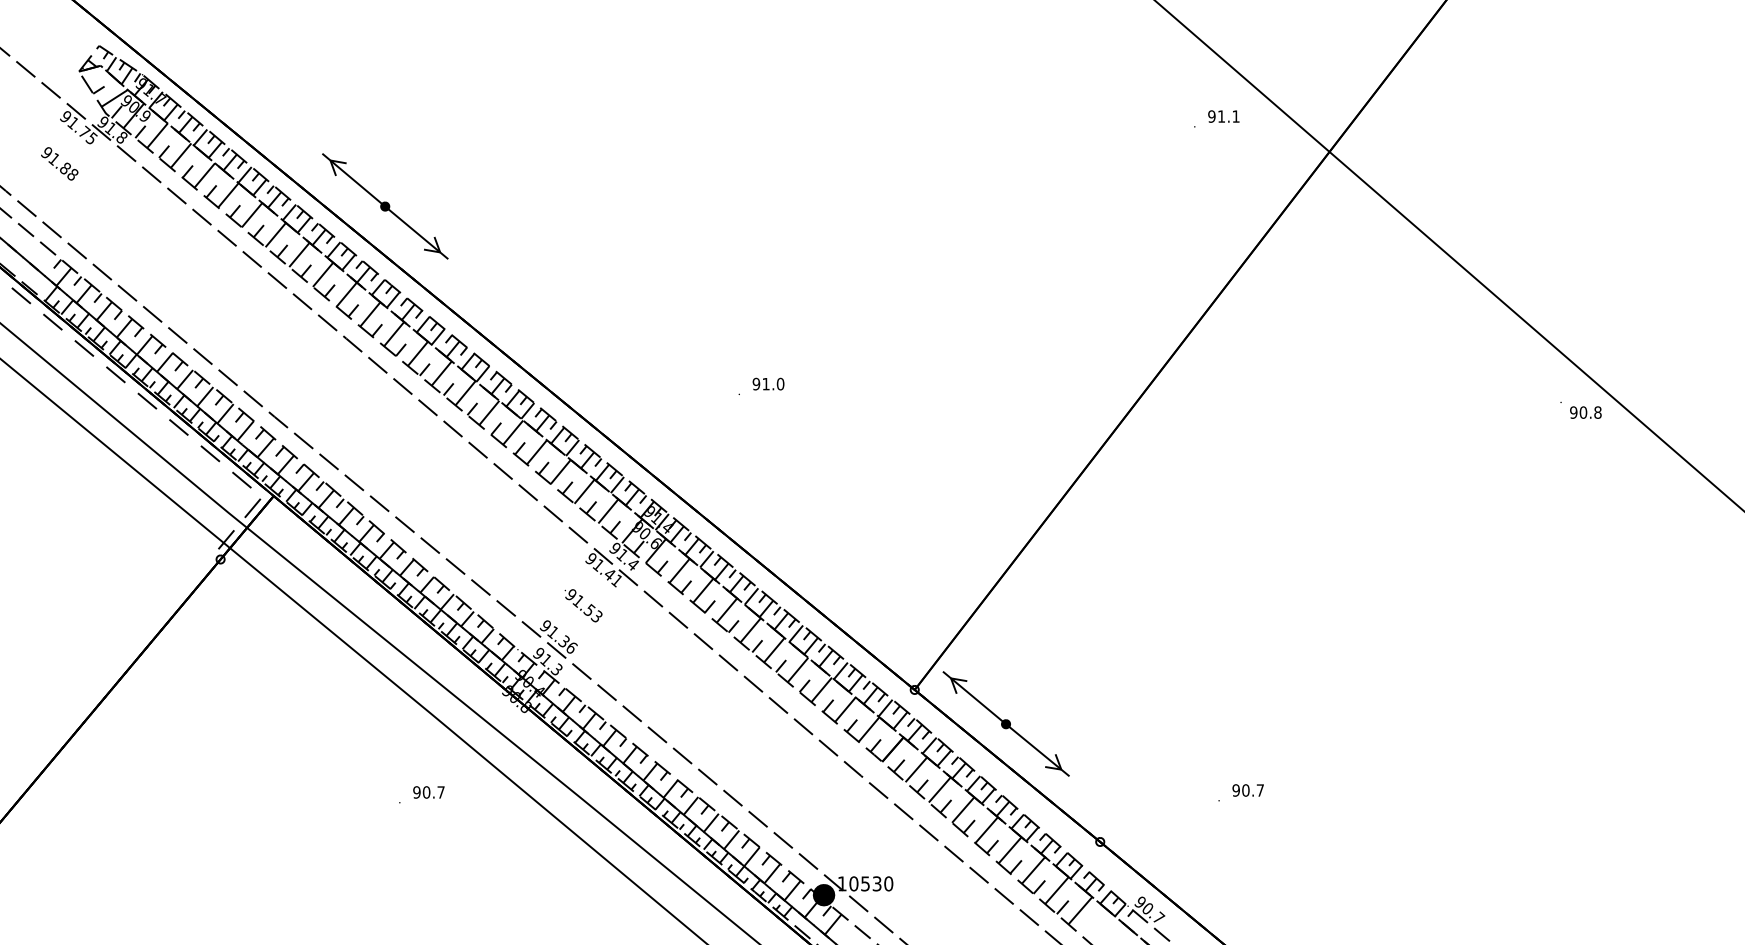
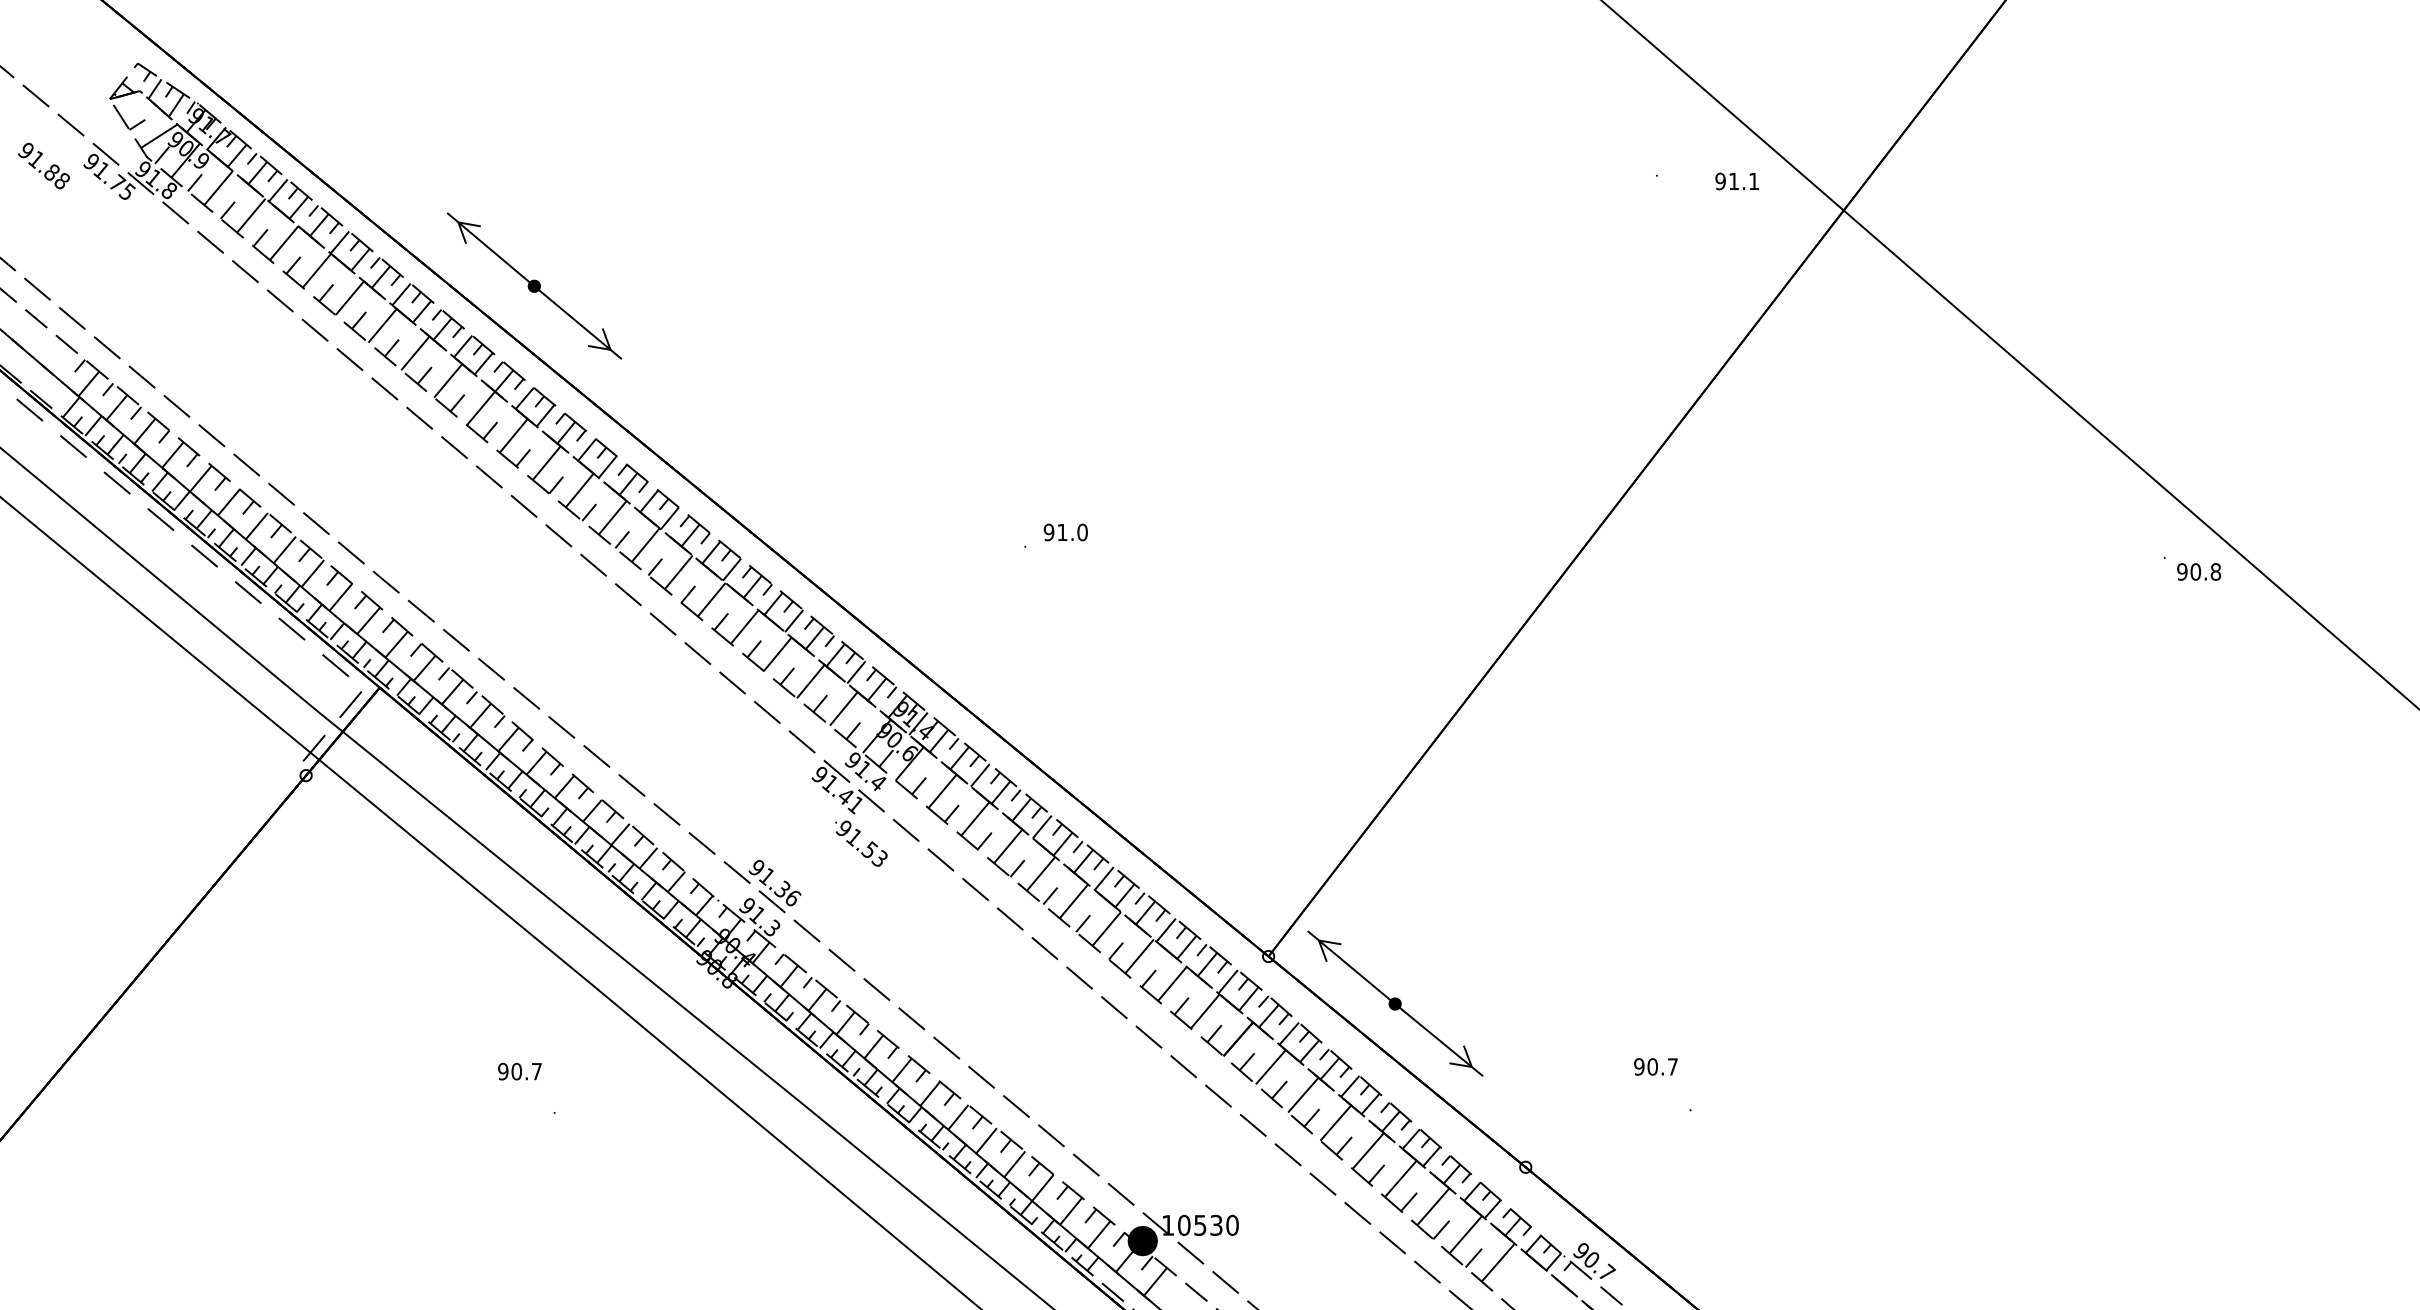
text: (1223, 116) -> (1736, 181), moved
text: (59, 163) -> (43, 165), moved
text: (583, 605) -> (861, 843), moved
text: (1247, 790) -> (1655, 1066), moved
text: (428, 792) -> (519, 1071), moved

